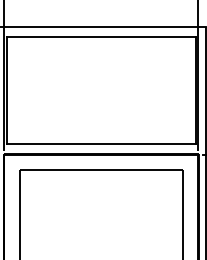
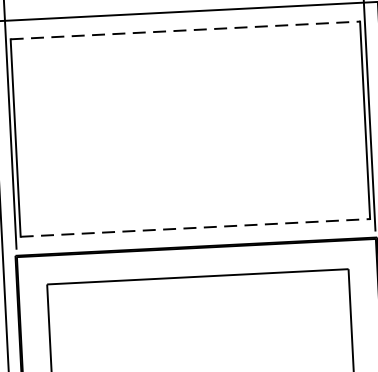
line: (101, 37) -> (185, 31), solid -> dashed
line: (101, 143) -> (195, 227), solid -> dashed

